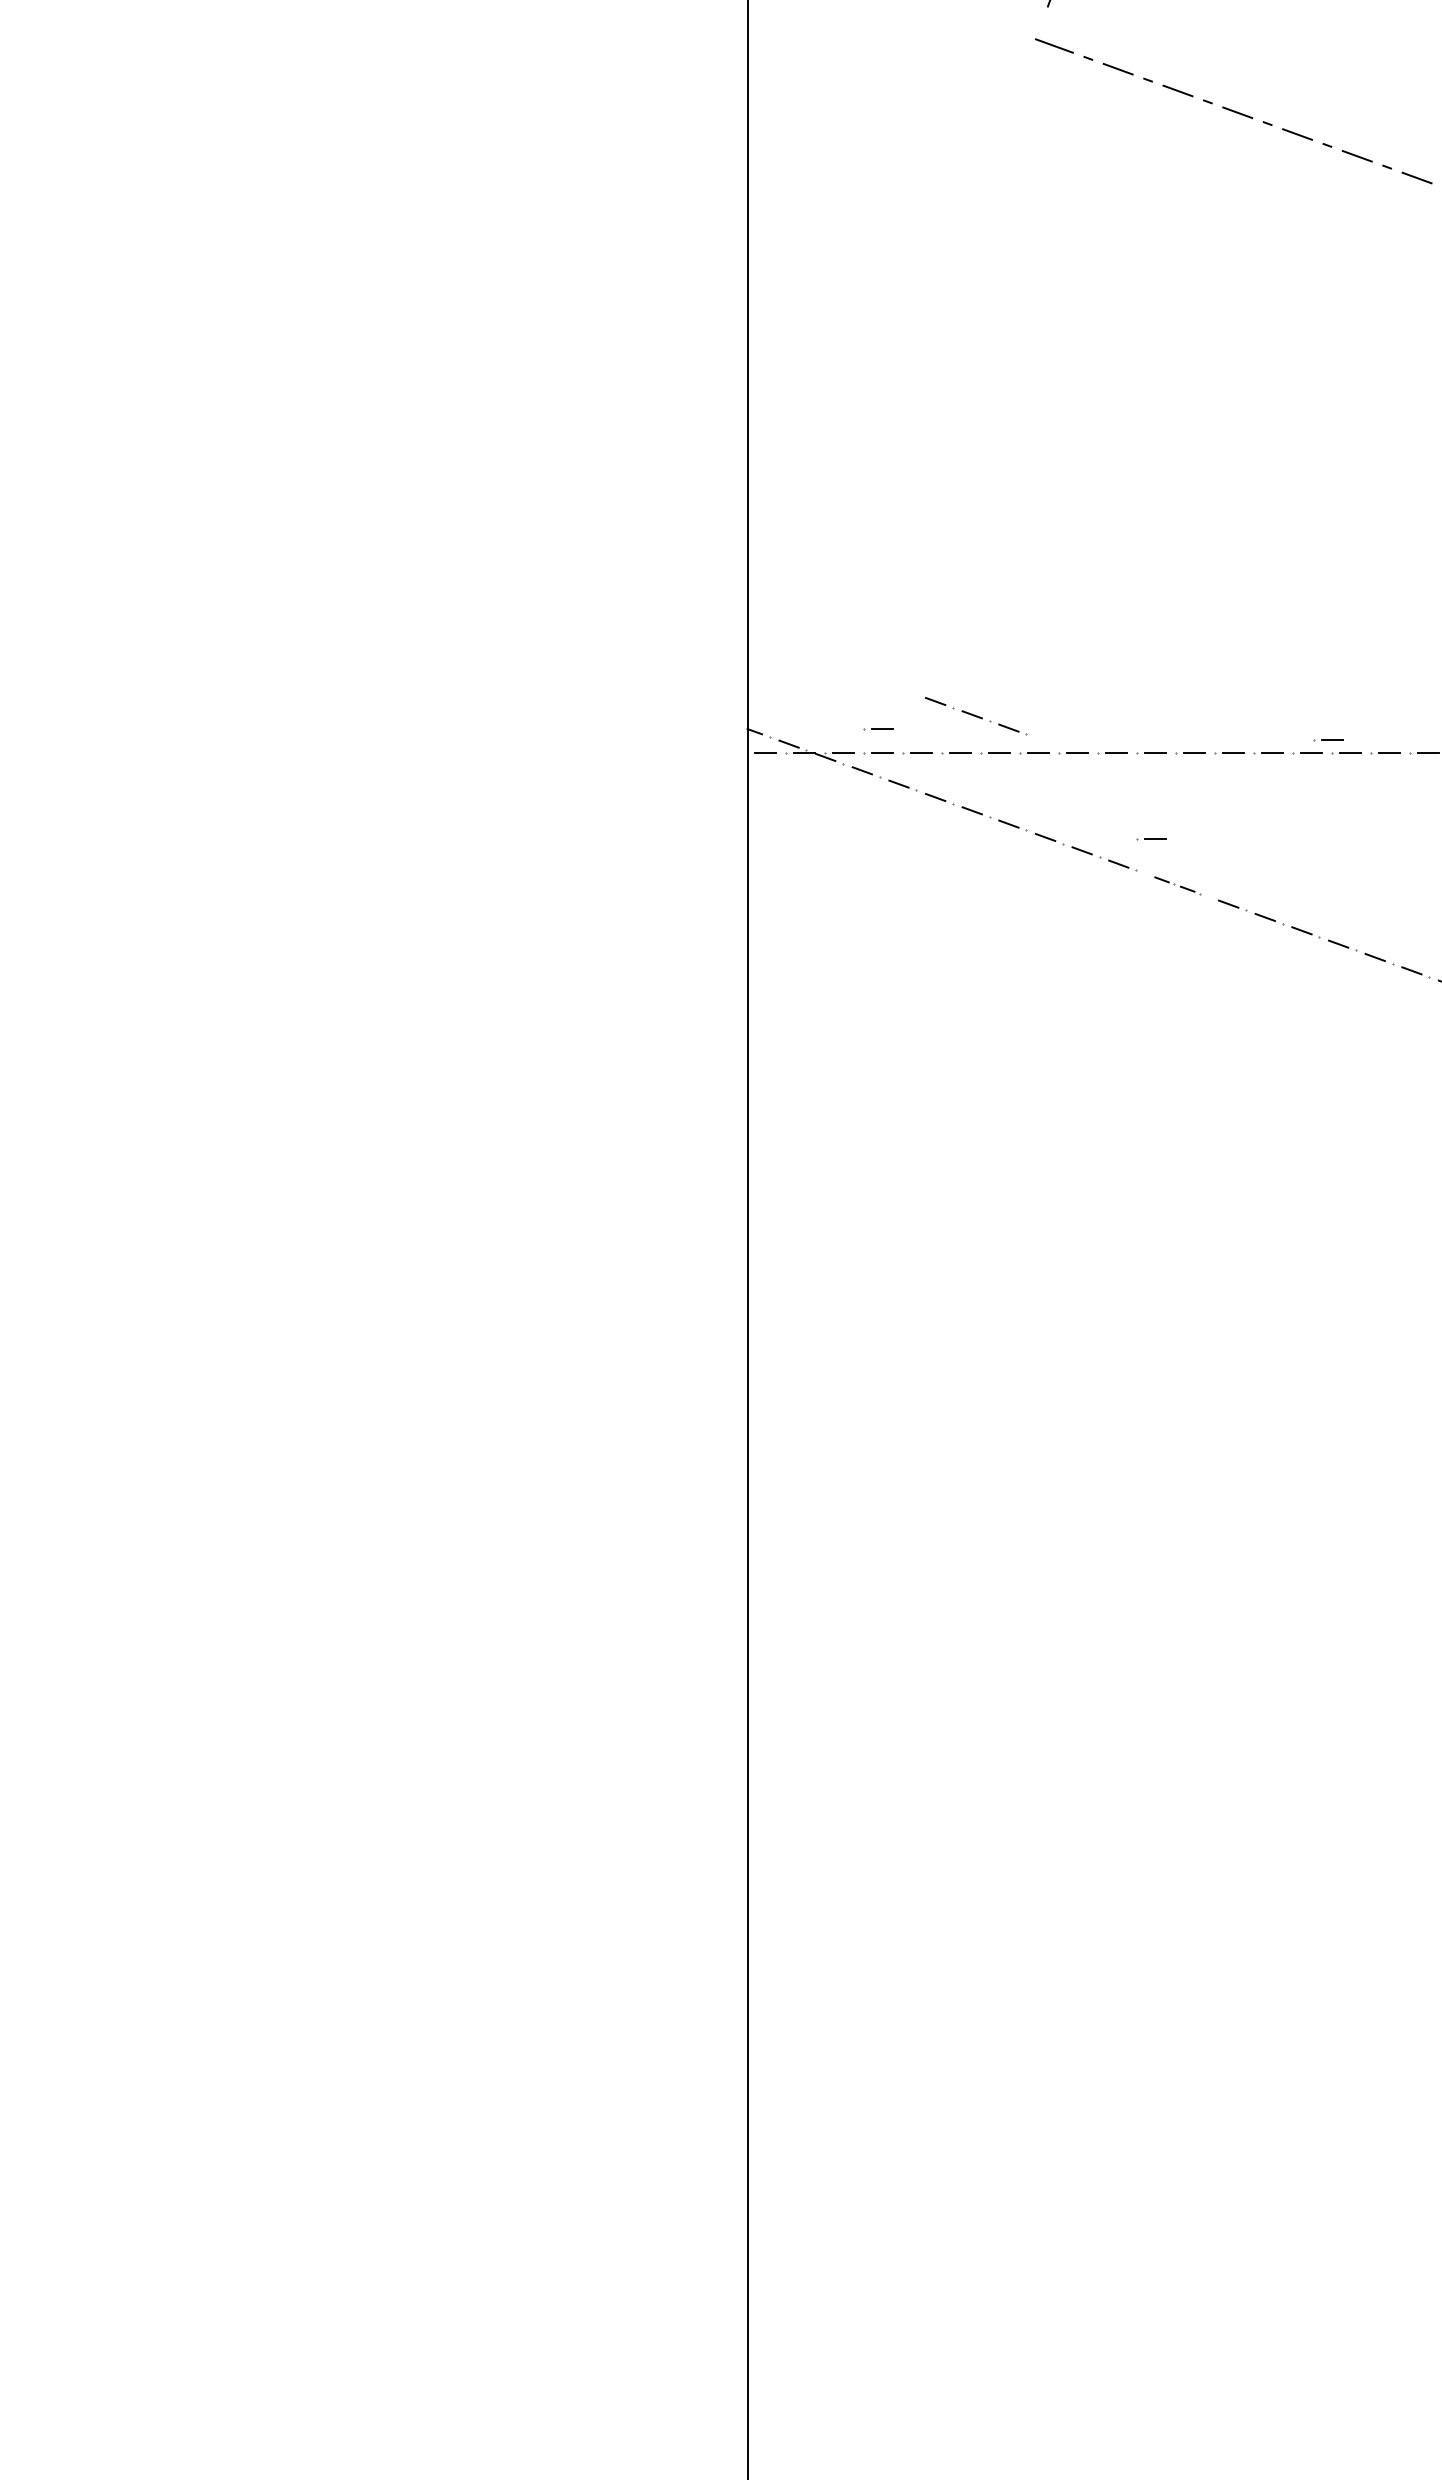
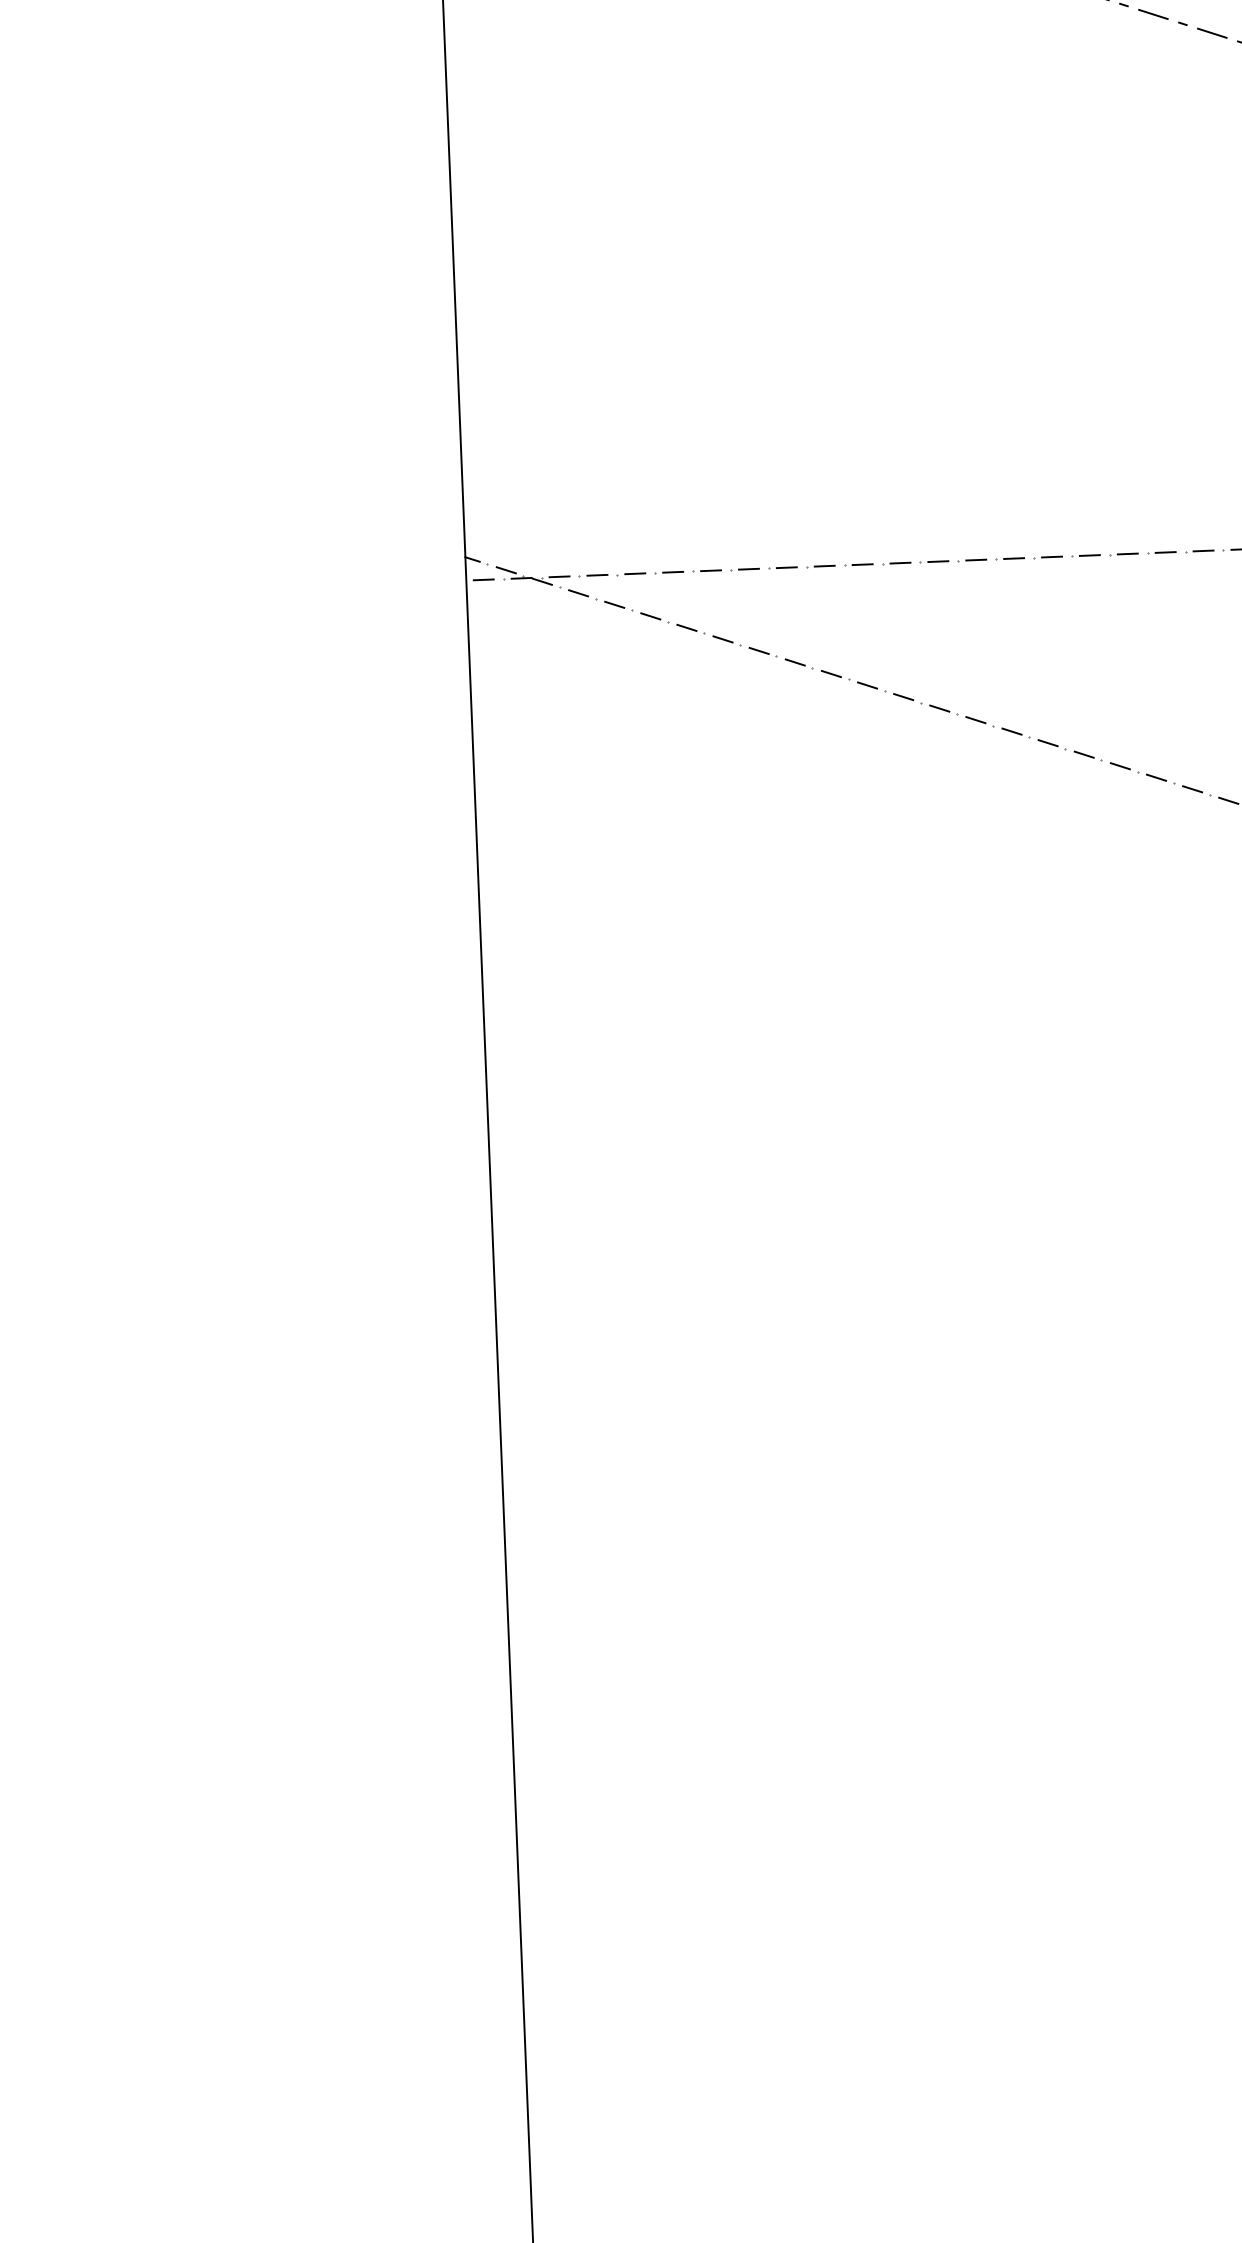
part: (976, 716) -> (687, 536), removed
part: (878, 729) -> (592, 552), removed
part: (1328, 740) -> (1030, 545), removed
part: (1151, 839) -> (862, 648), removed
part: (1177, 885) -> (889, 692), size x1.43

